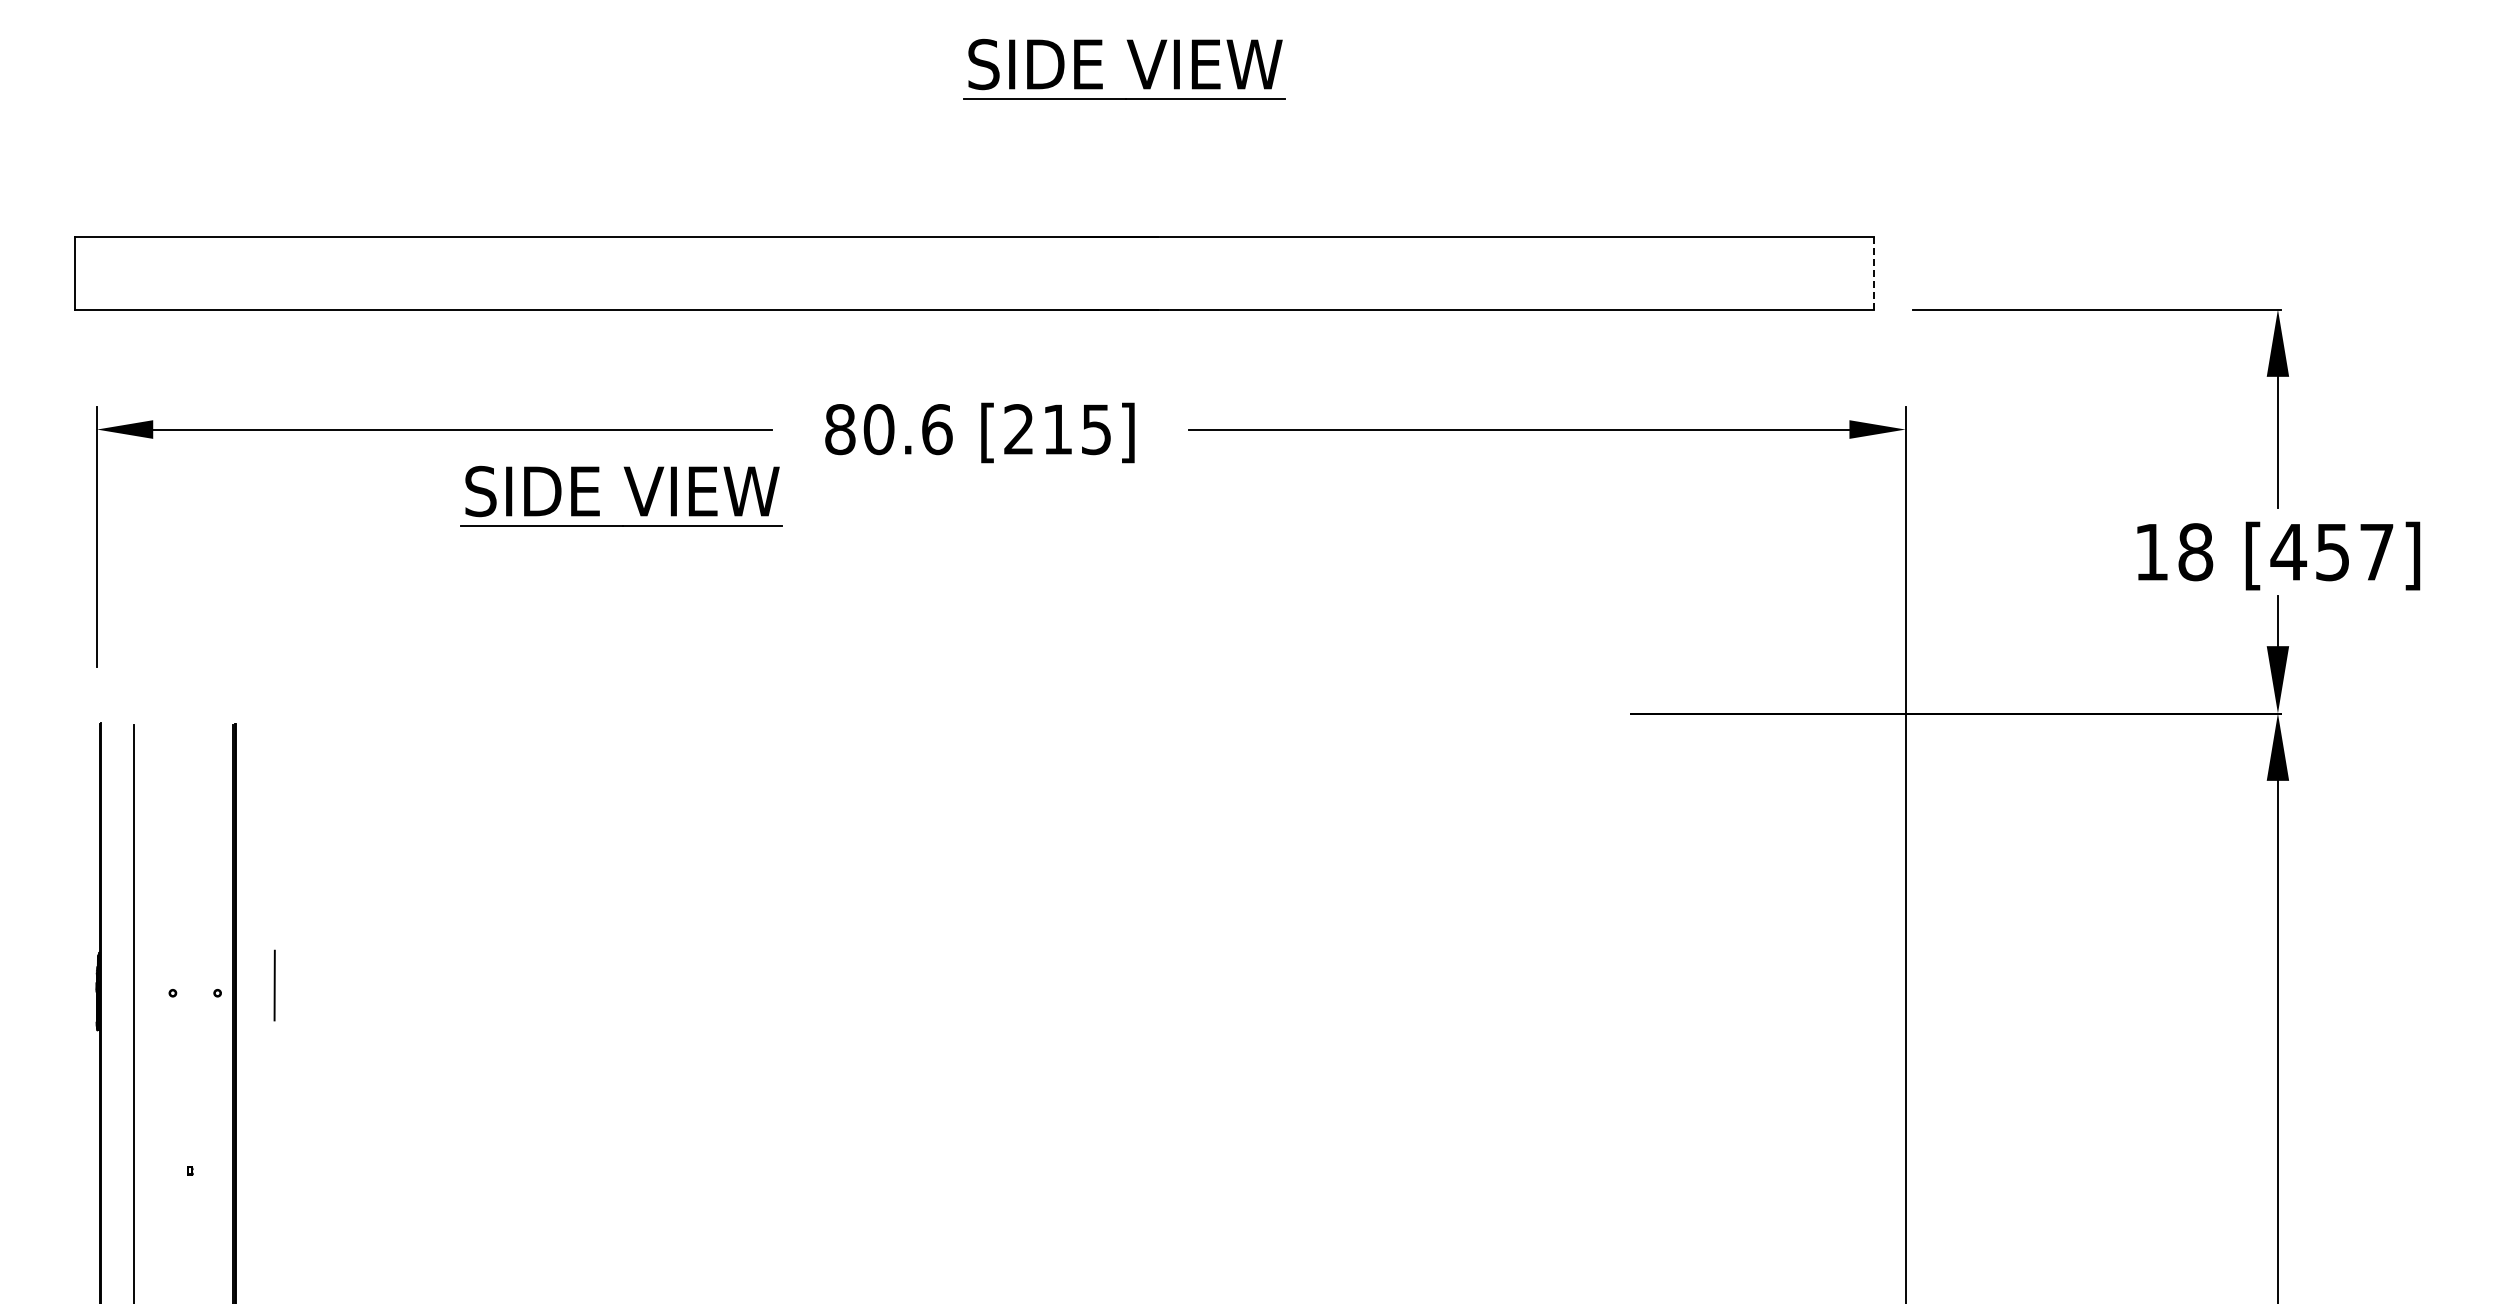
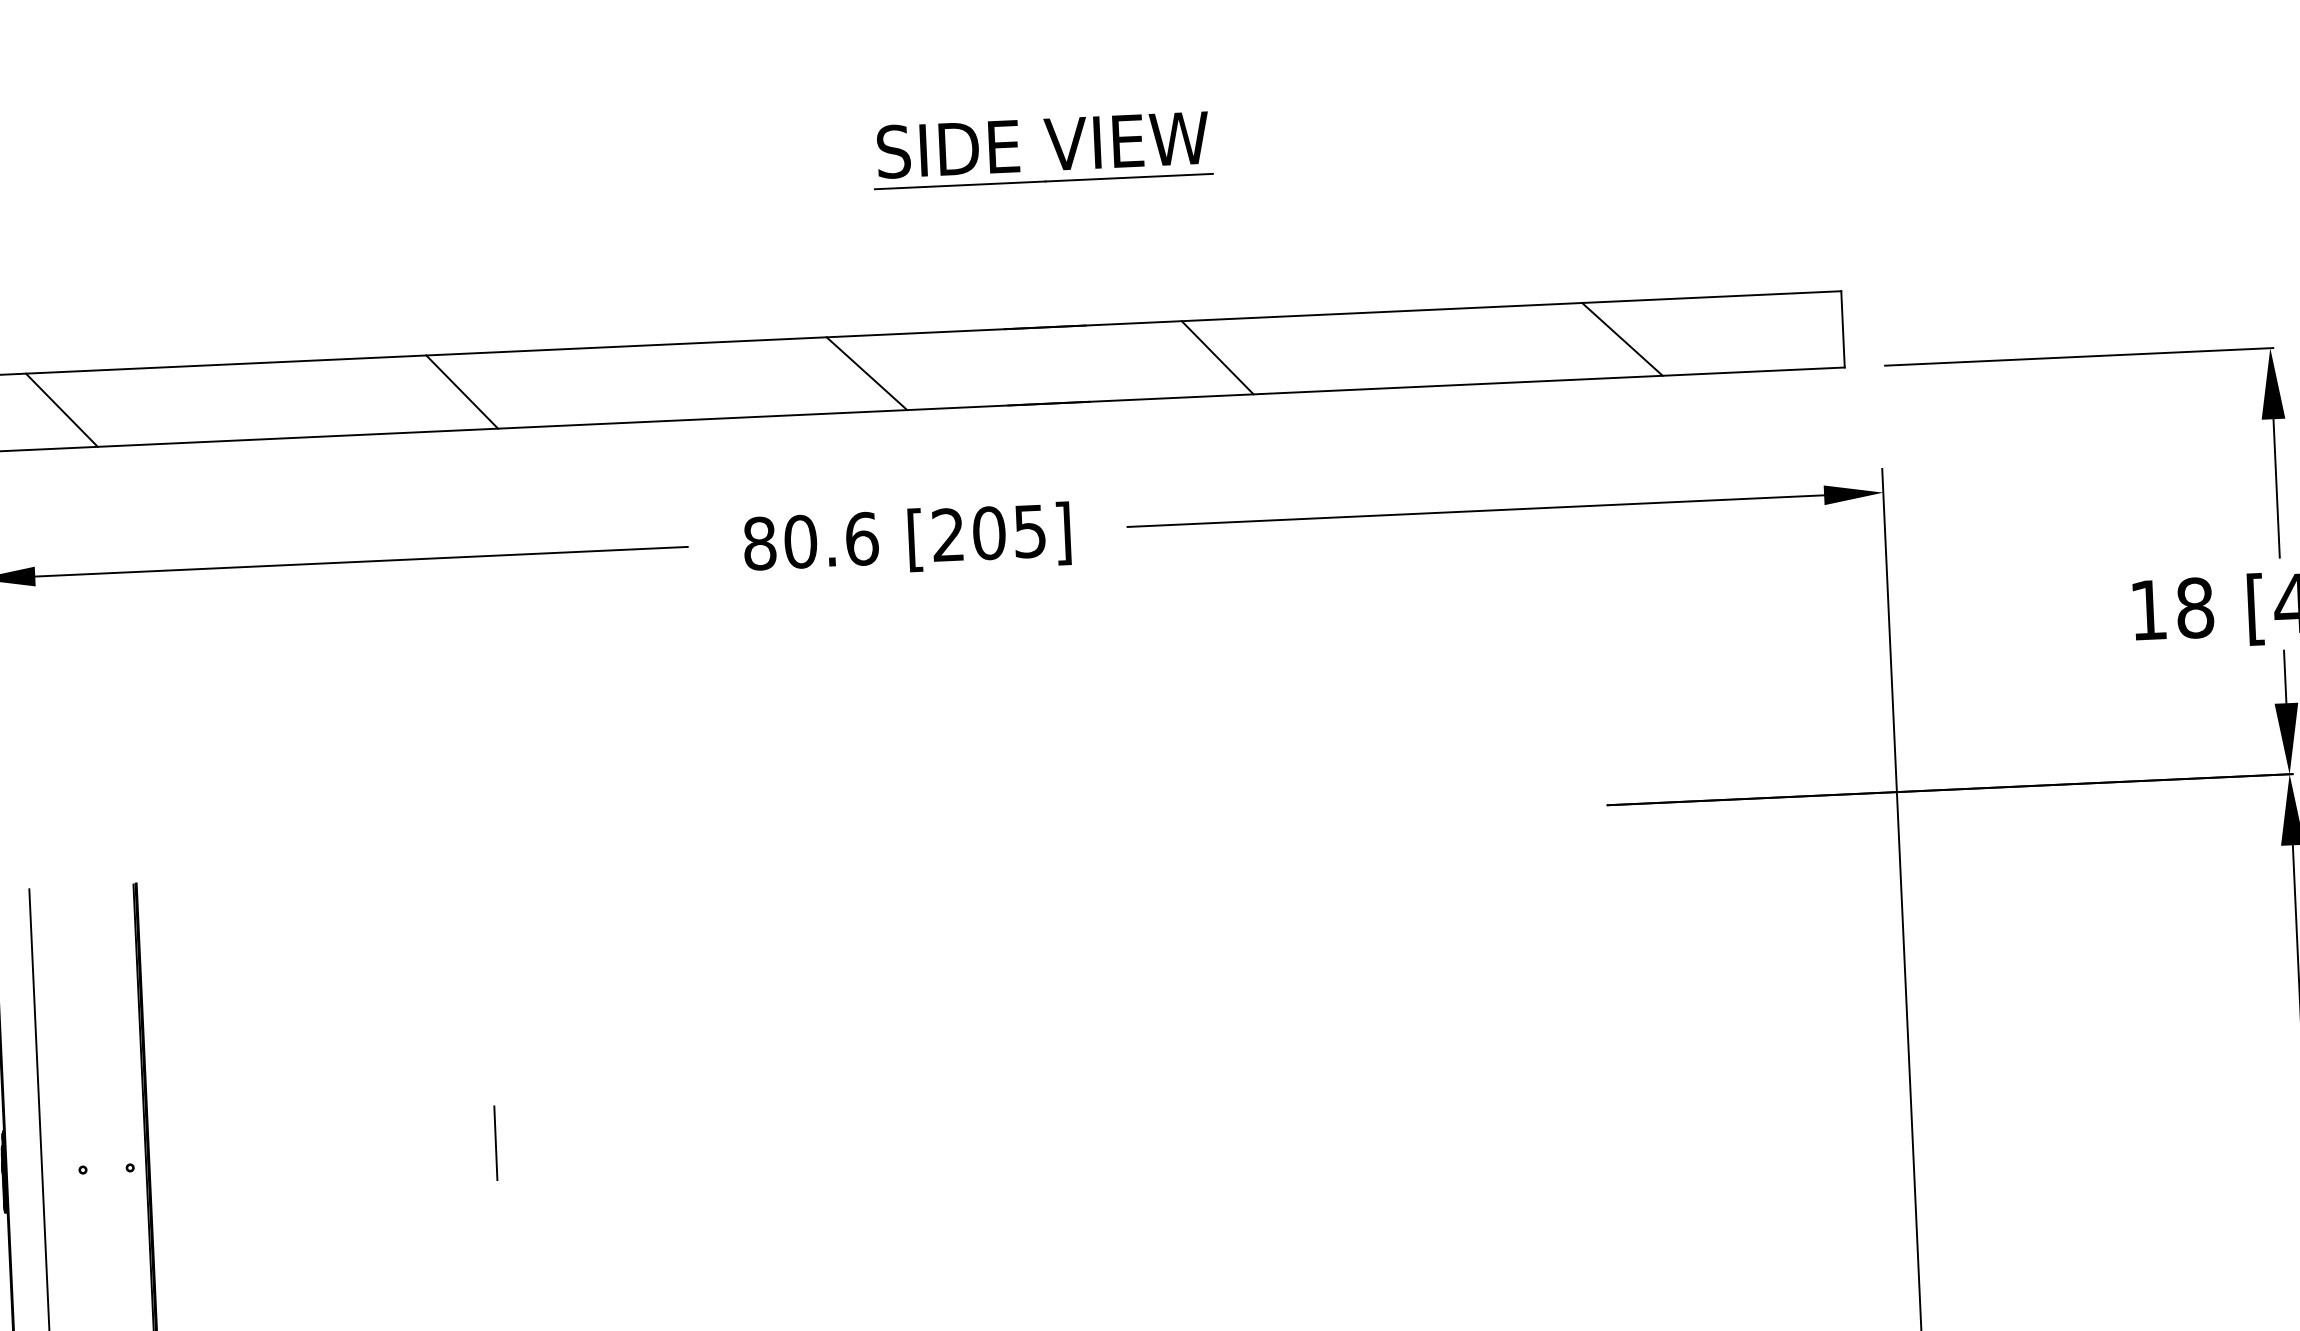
line: (1874, 272) -> (1843, 328), dashed -> solid
line: (185, 273) -> (61, 410), added
line: (564, 273) -> (461, 392), added
line: (948, 273) -> (866, 373), added
line: (1281, 273) -> (1217, 357), added
line: (1664, 273) -> (1621, 339), added
text: (1057, 429) -> (988, 533), [215] -> [205]
part: (631, 490) -> (542, 617), removed
line: (274, 985) -> (495, 1143), moved

